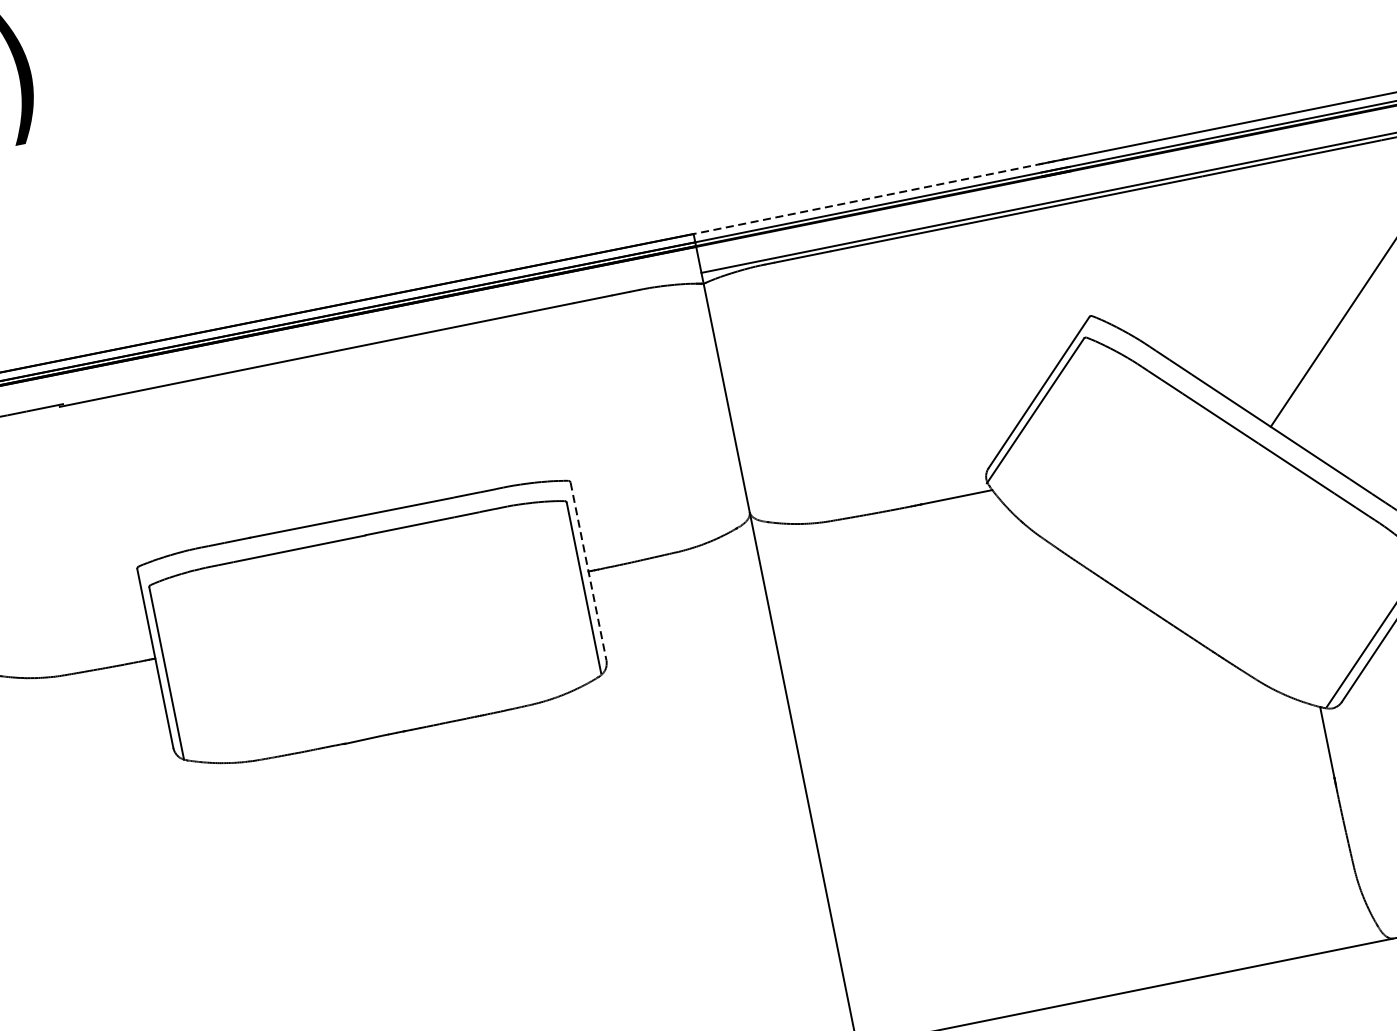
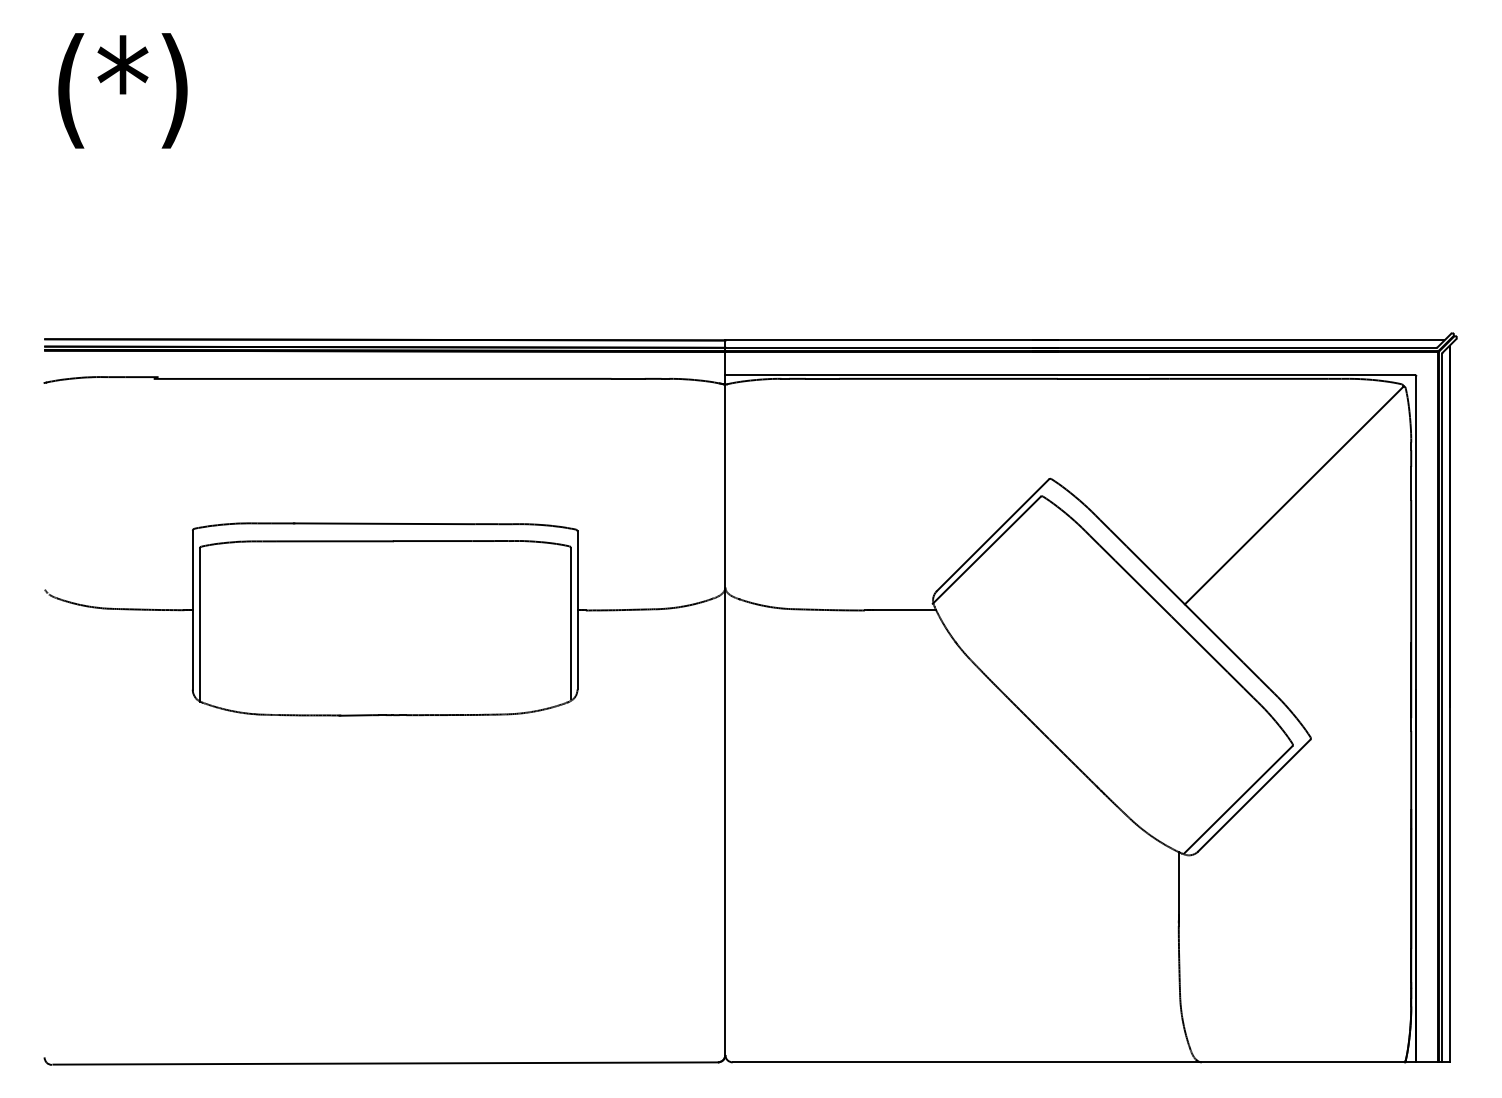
line: (880, 196) -> (891, 340), dashed -> solid
line: (588, 571) -> (577, 610), dashed -> solid

